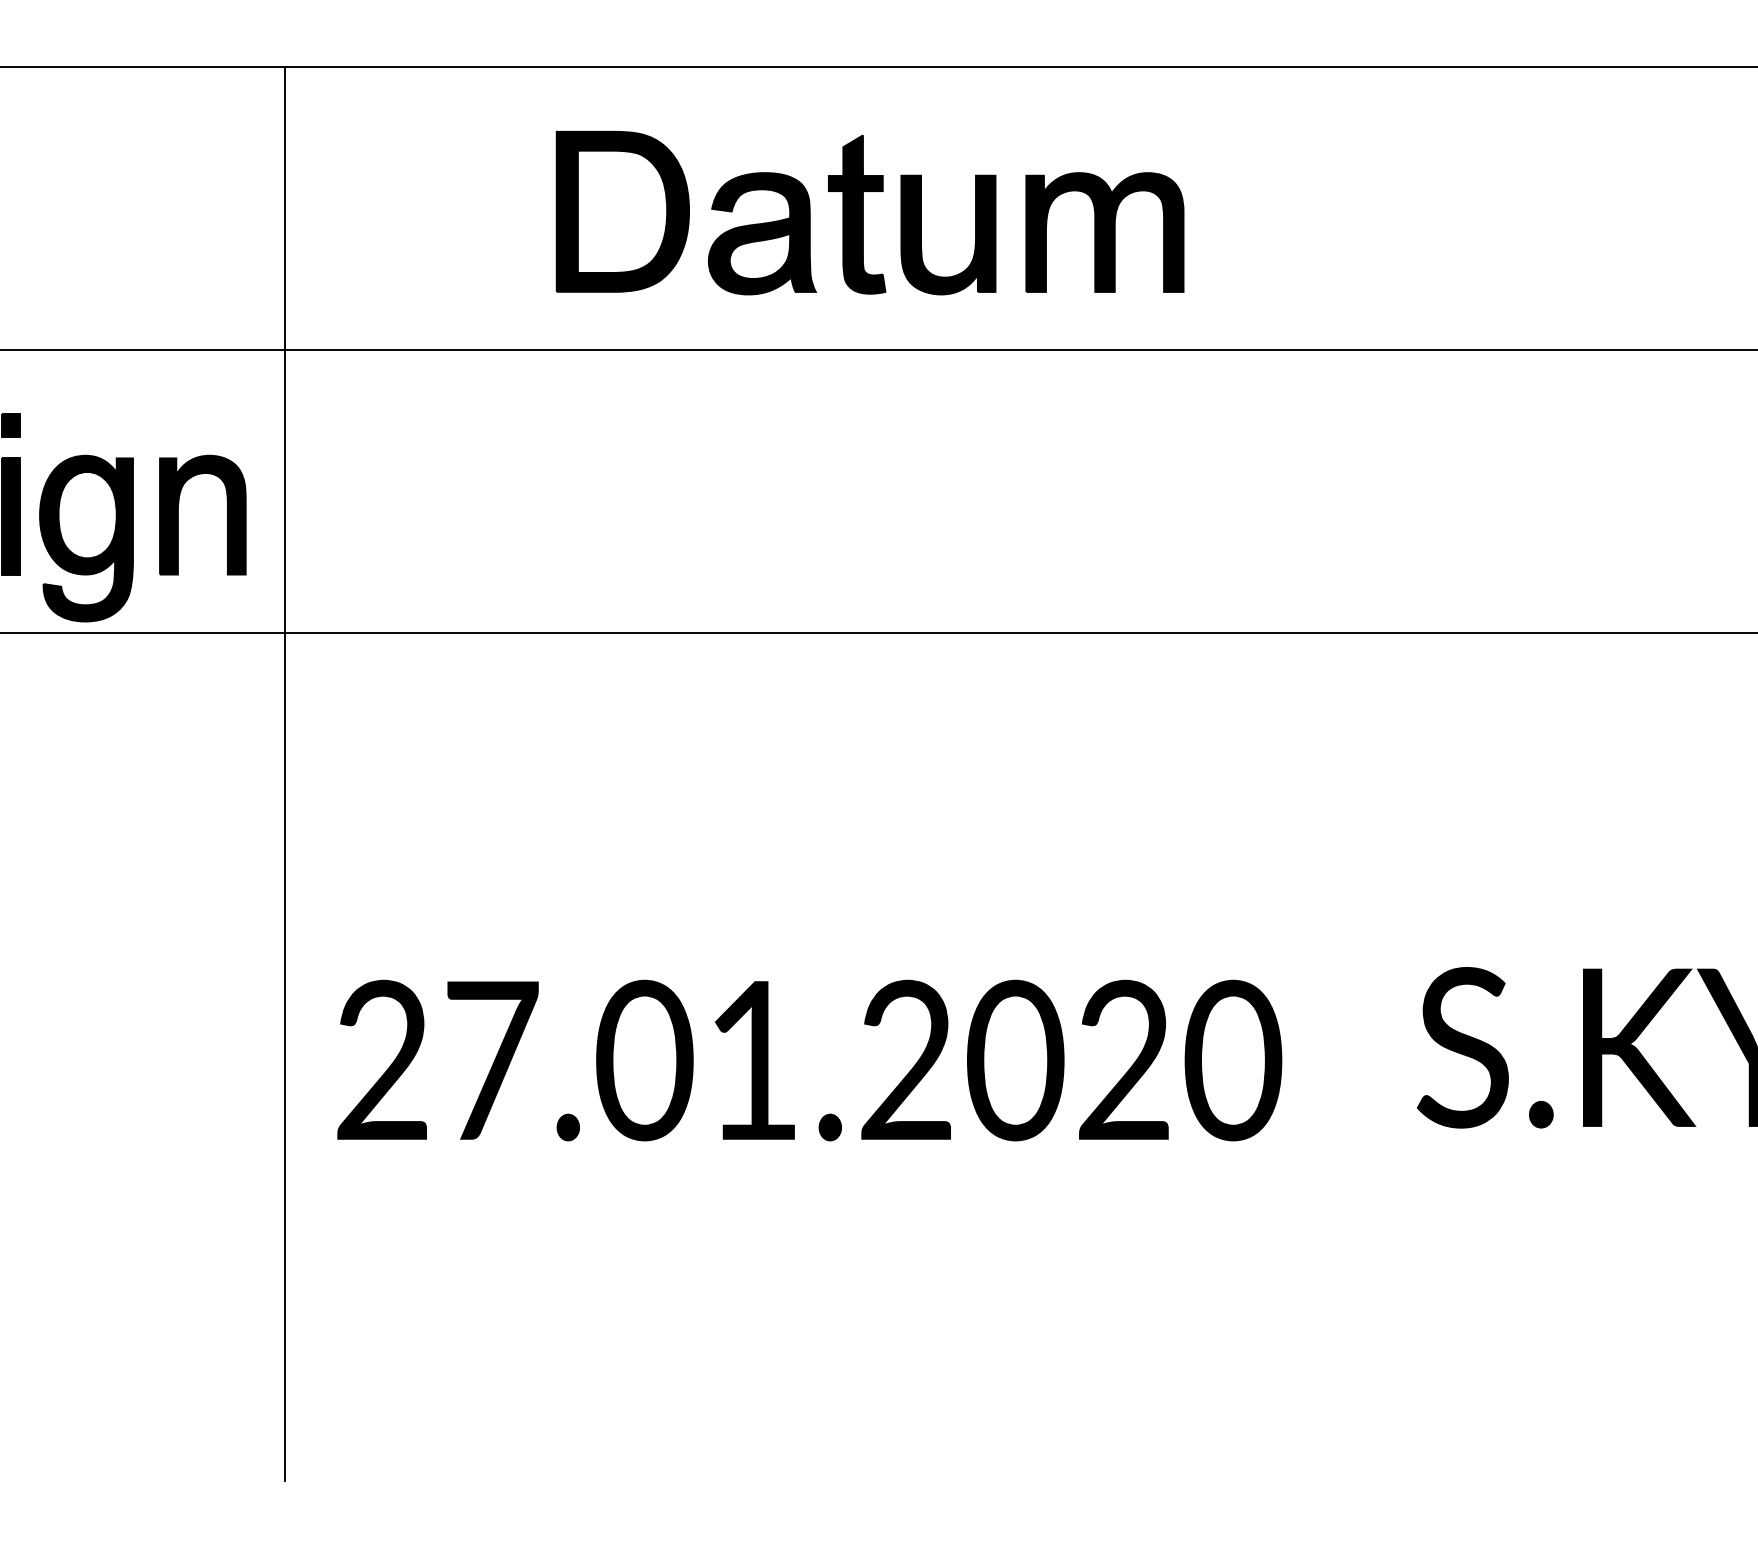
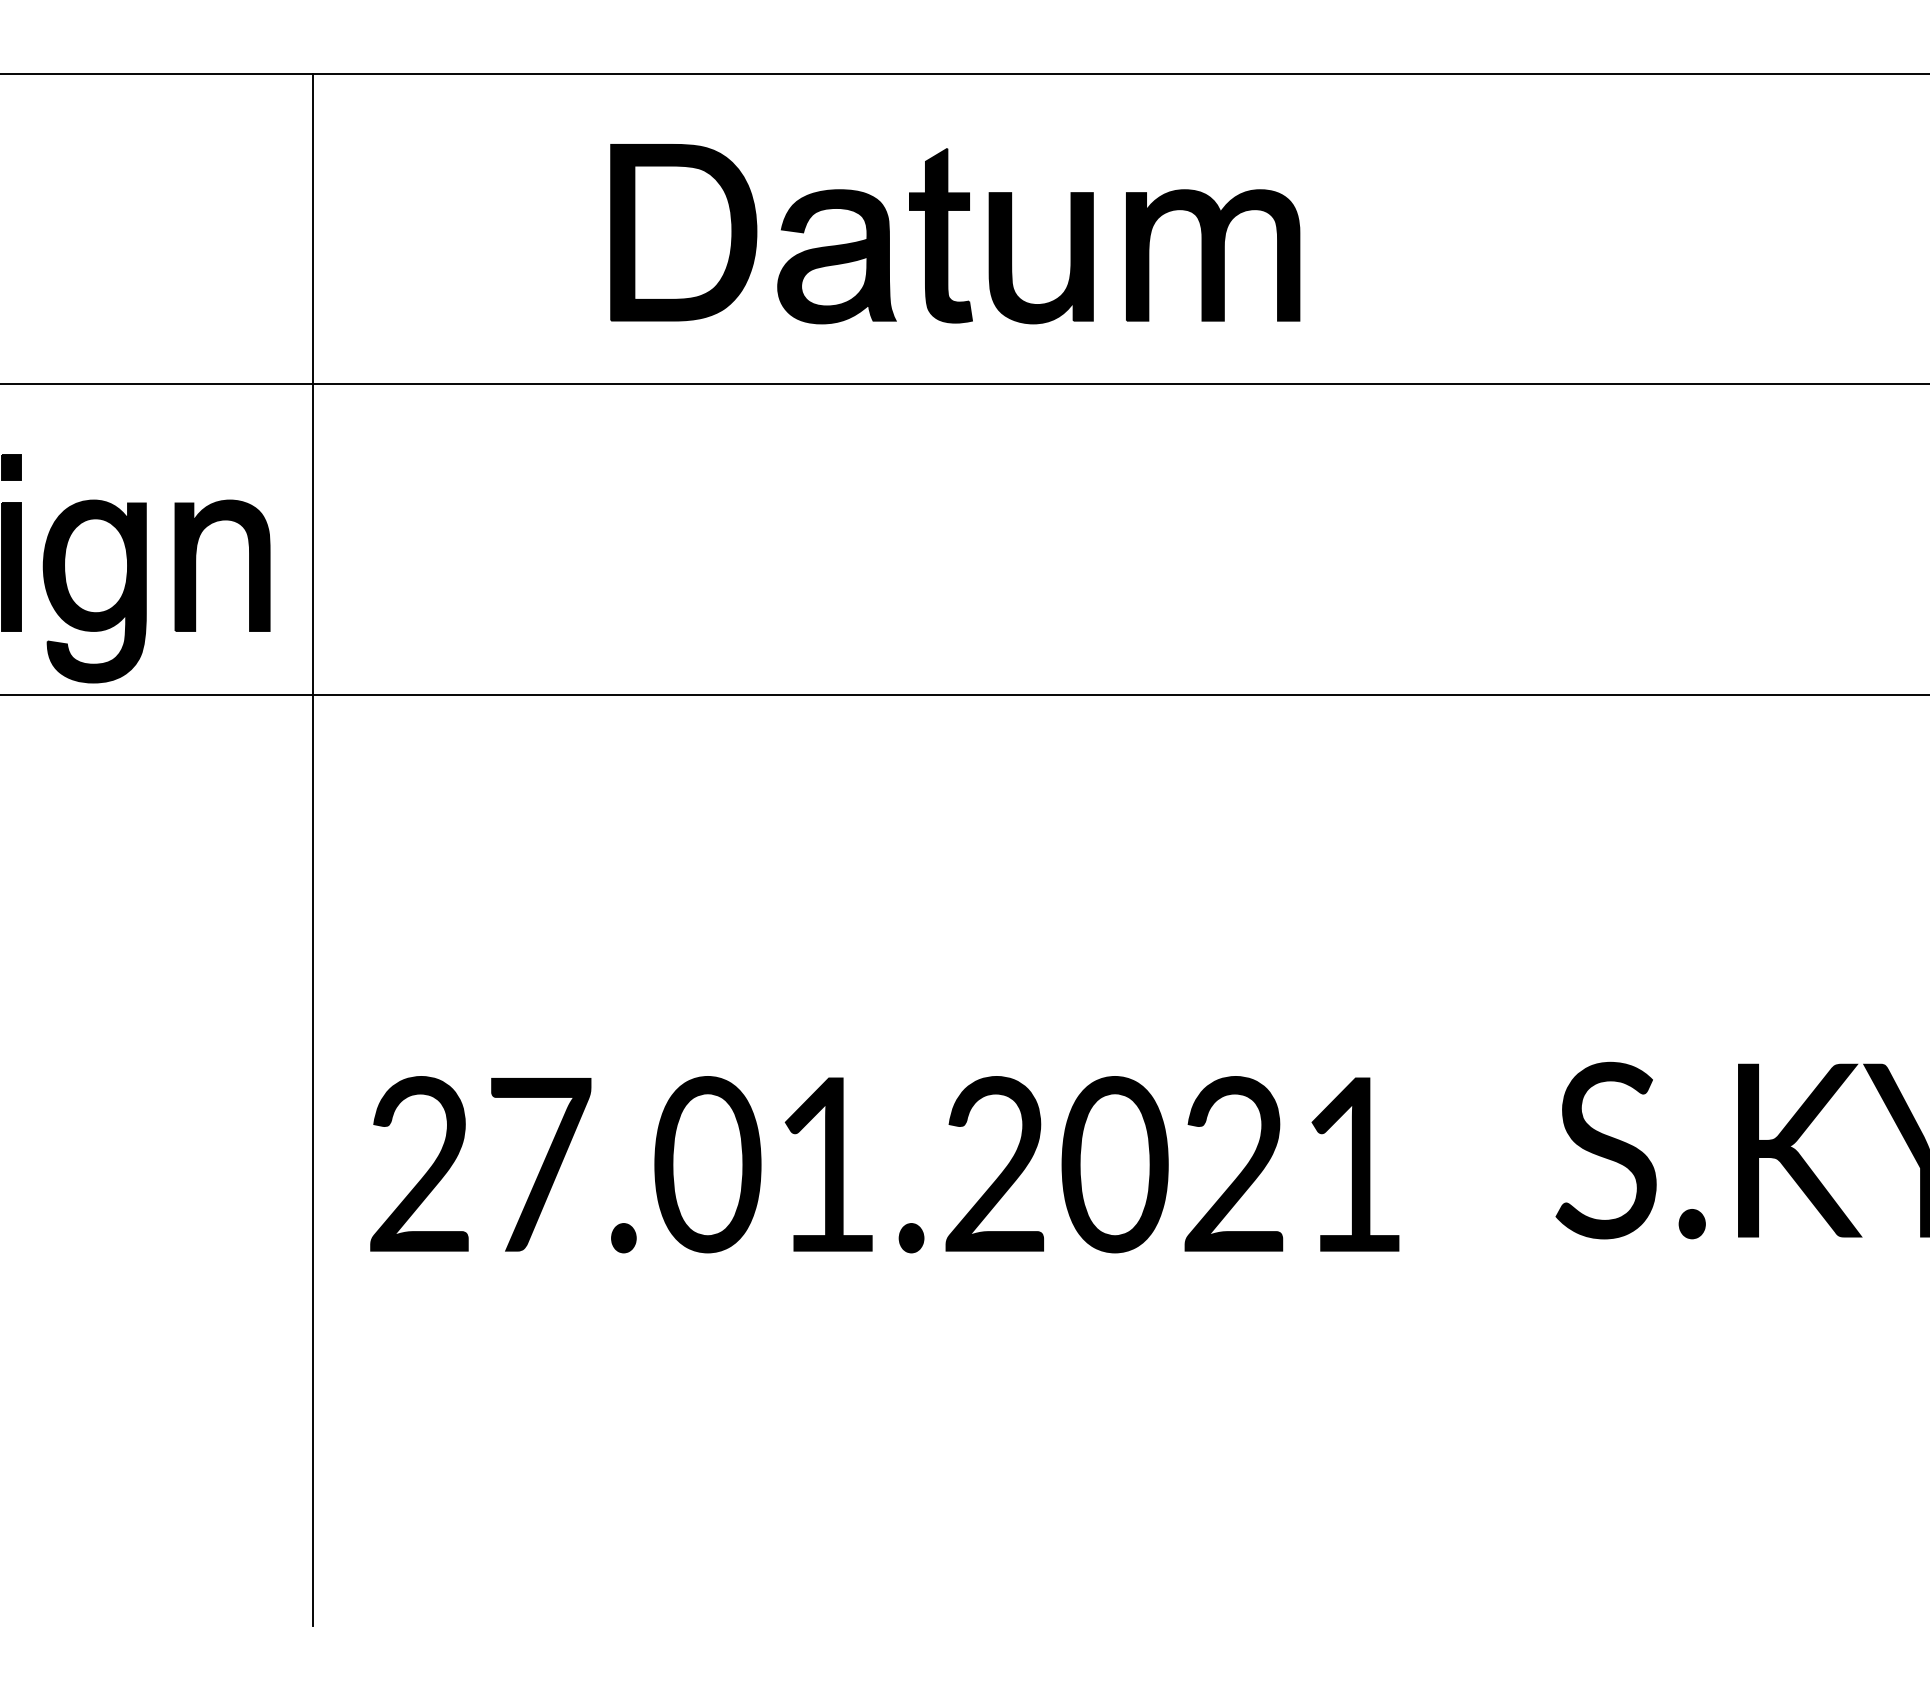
text: (1232, 1060) -> (1353, 1164), 27.01.2020 -> 27.01.2021

